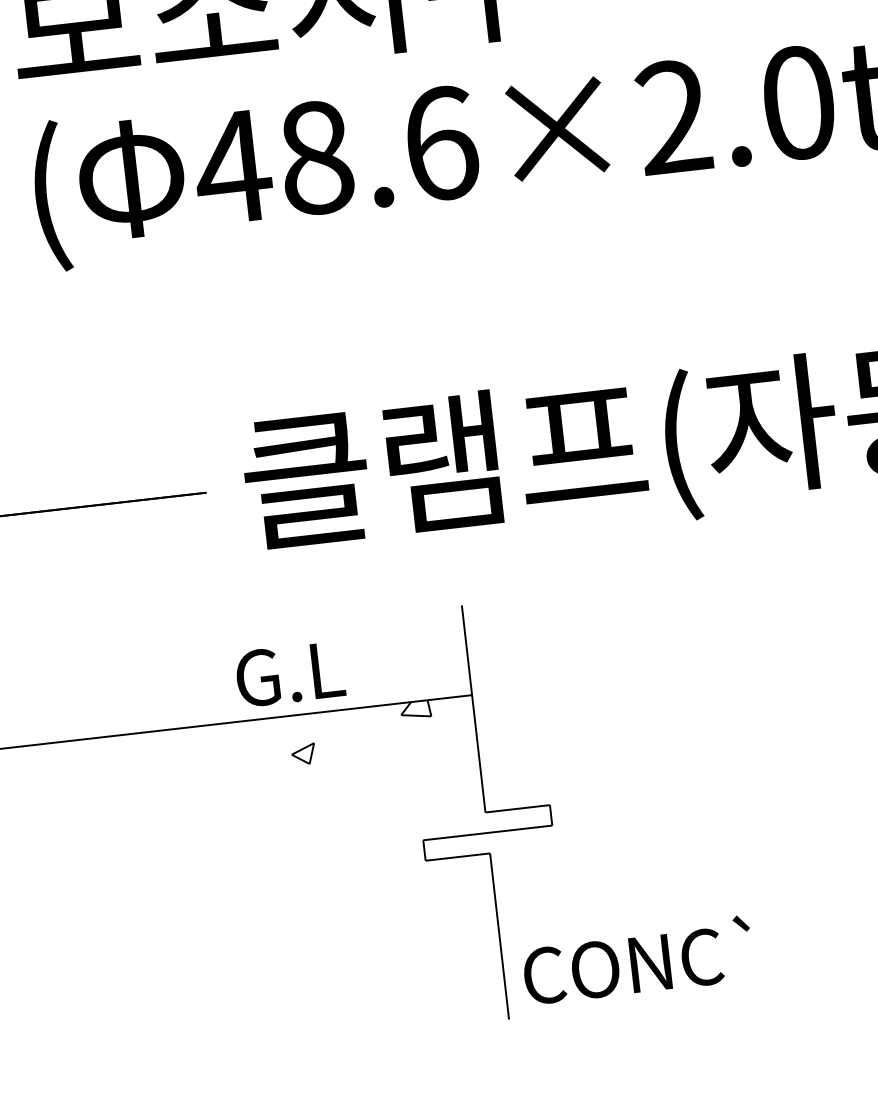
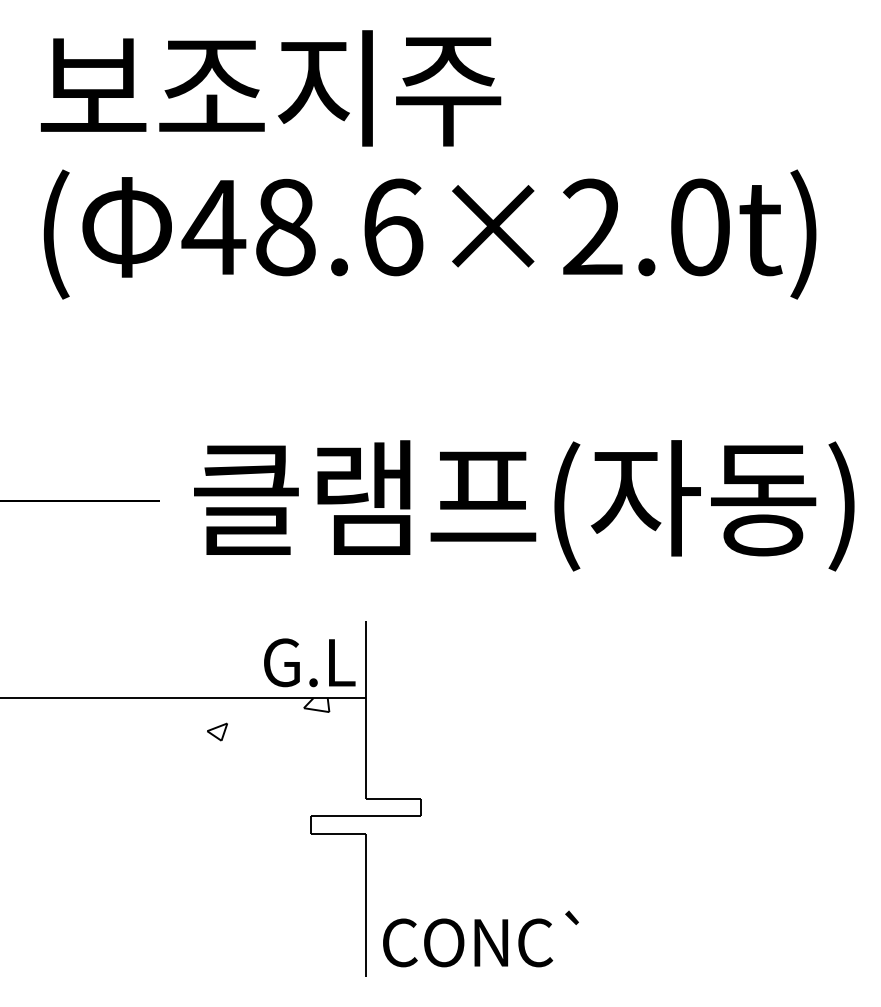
text: (289, 673) -> (309, 662), moved

